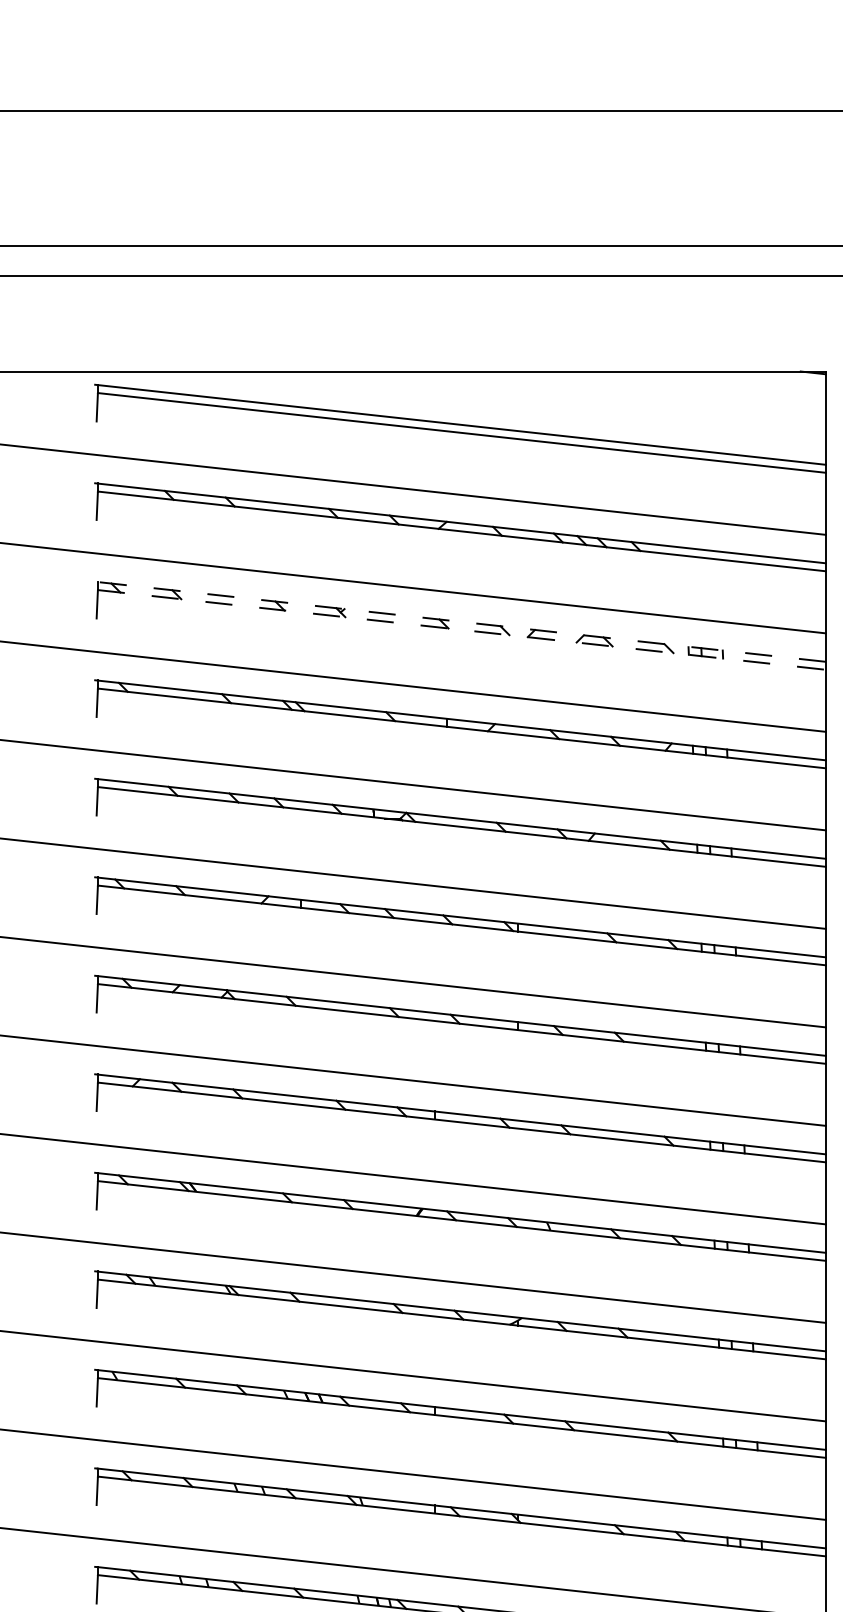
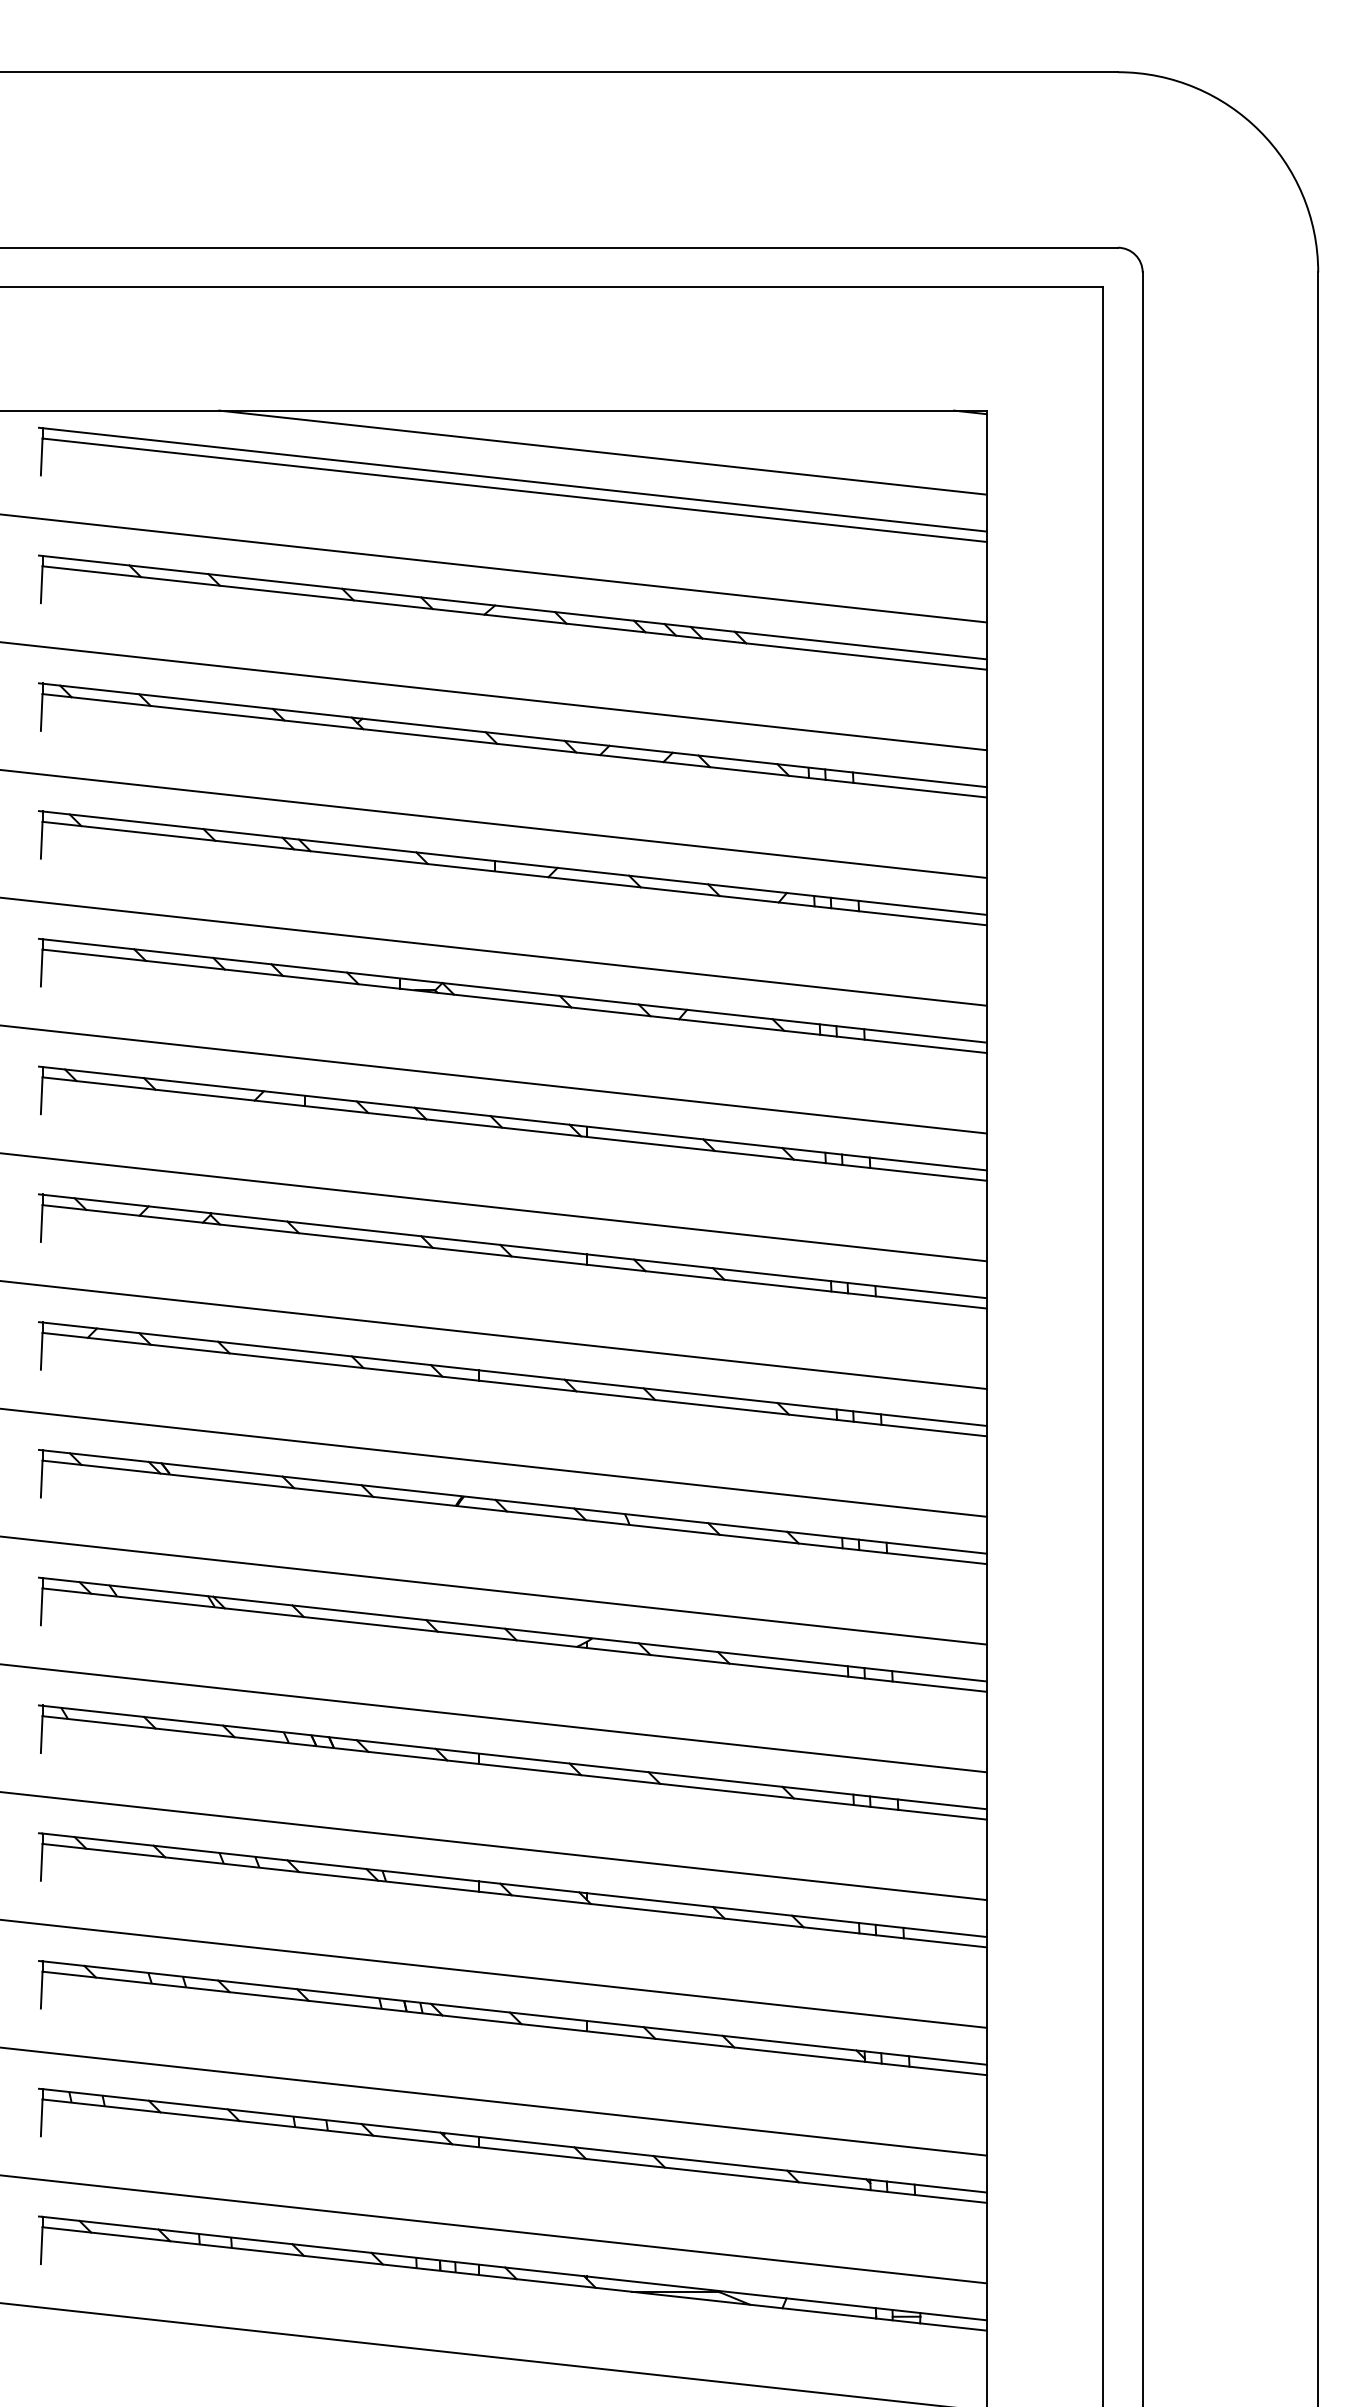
line: (529, 403) -> (602, 452), added
line: (460, 622) -> (512, 735), dashed -> solid
line: (461, 629) -> (514, 745), dashed -> solid

